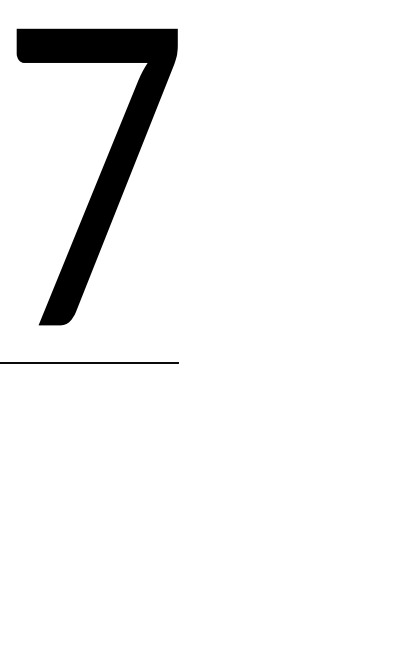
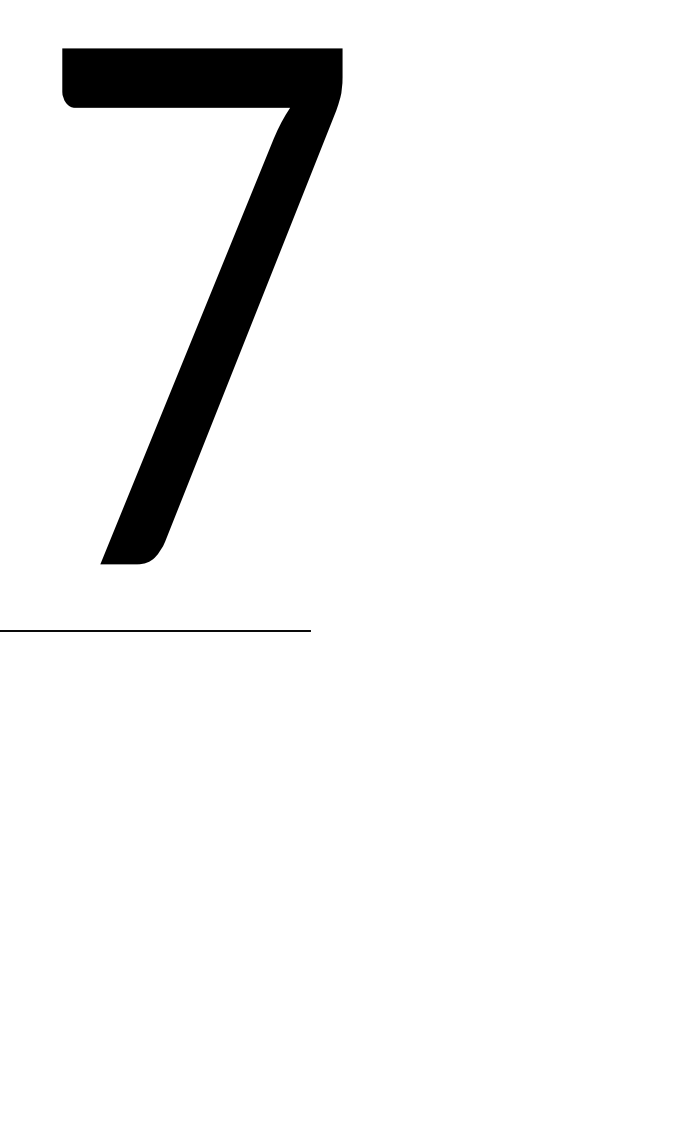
text: (96, 176) -> (201, 305), moved

